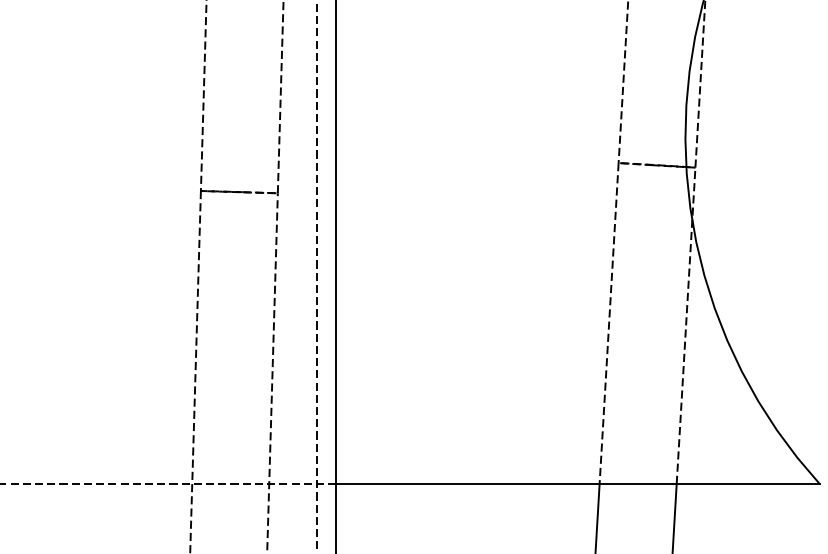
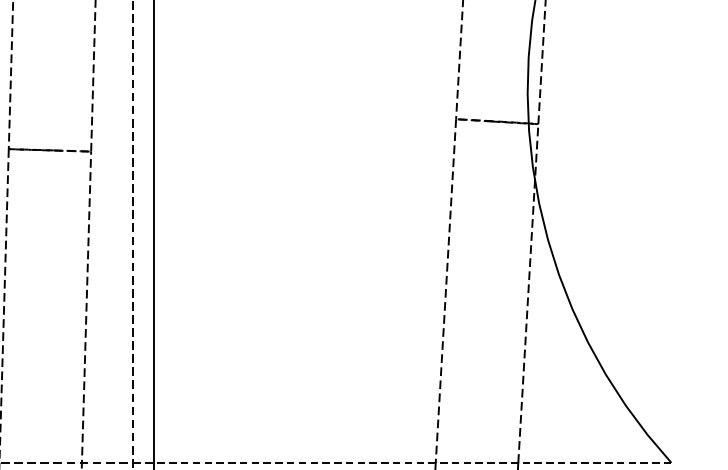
line: (577, 483) -> (412, 462), solid -> dashed

